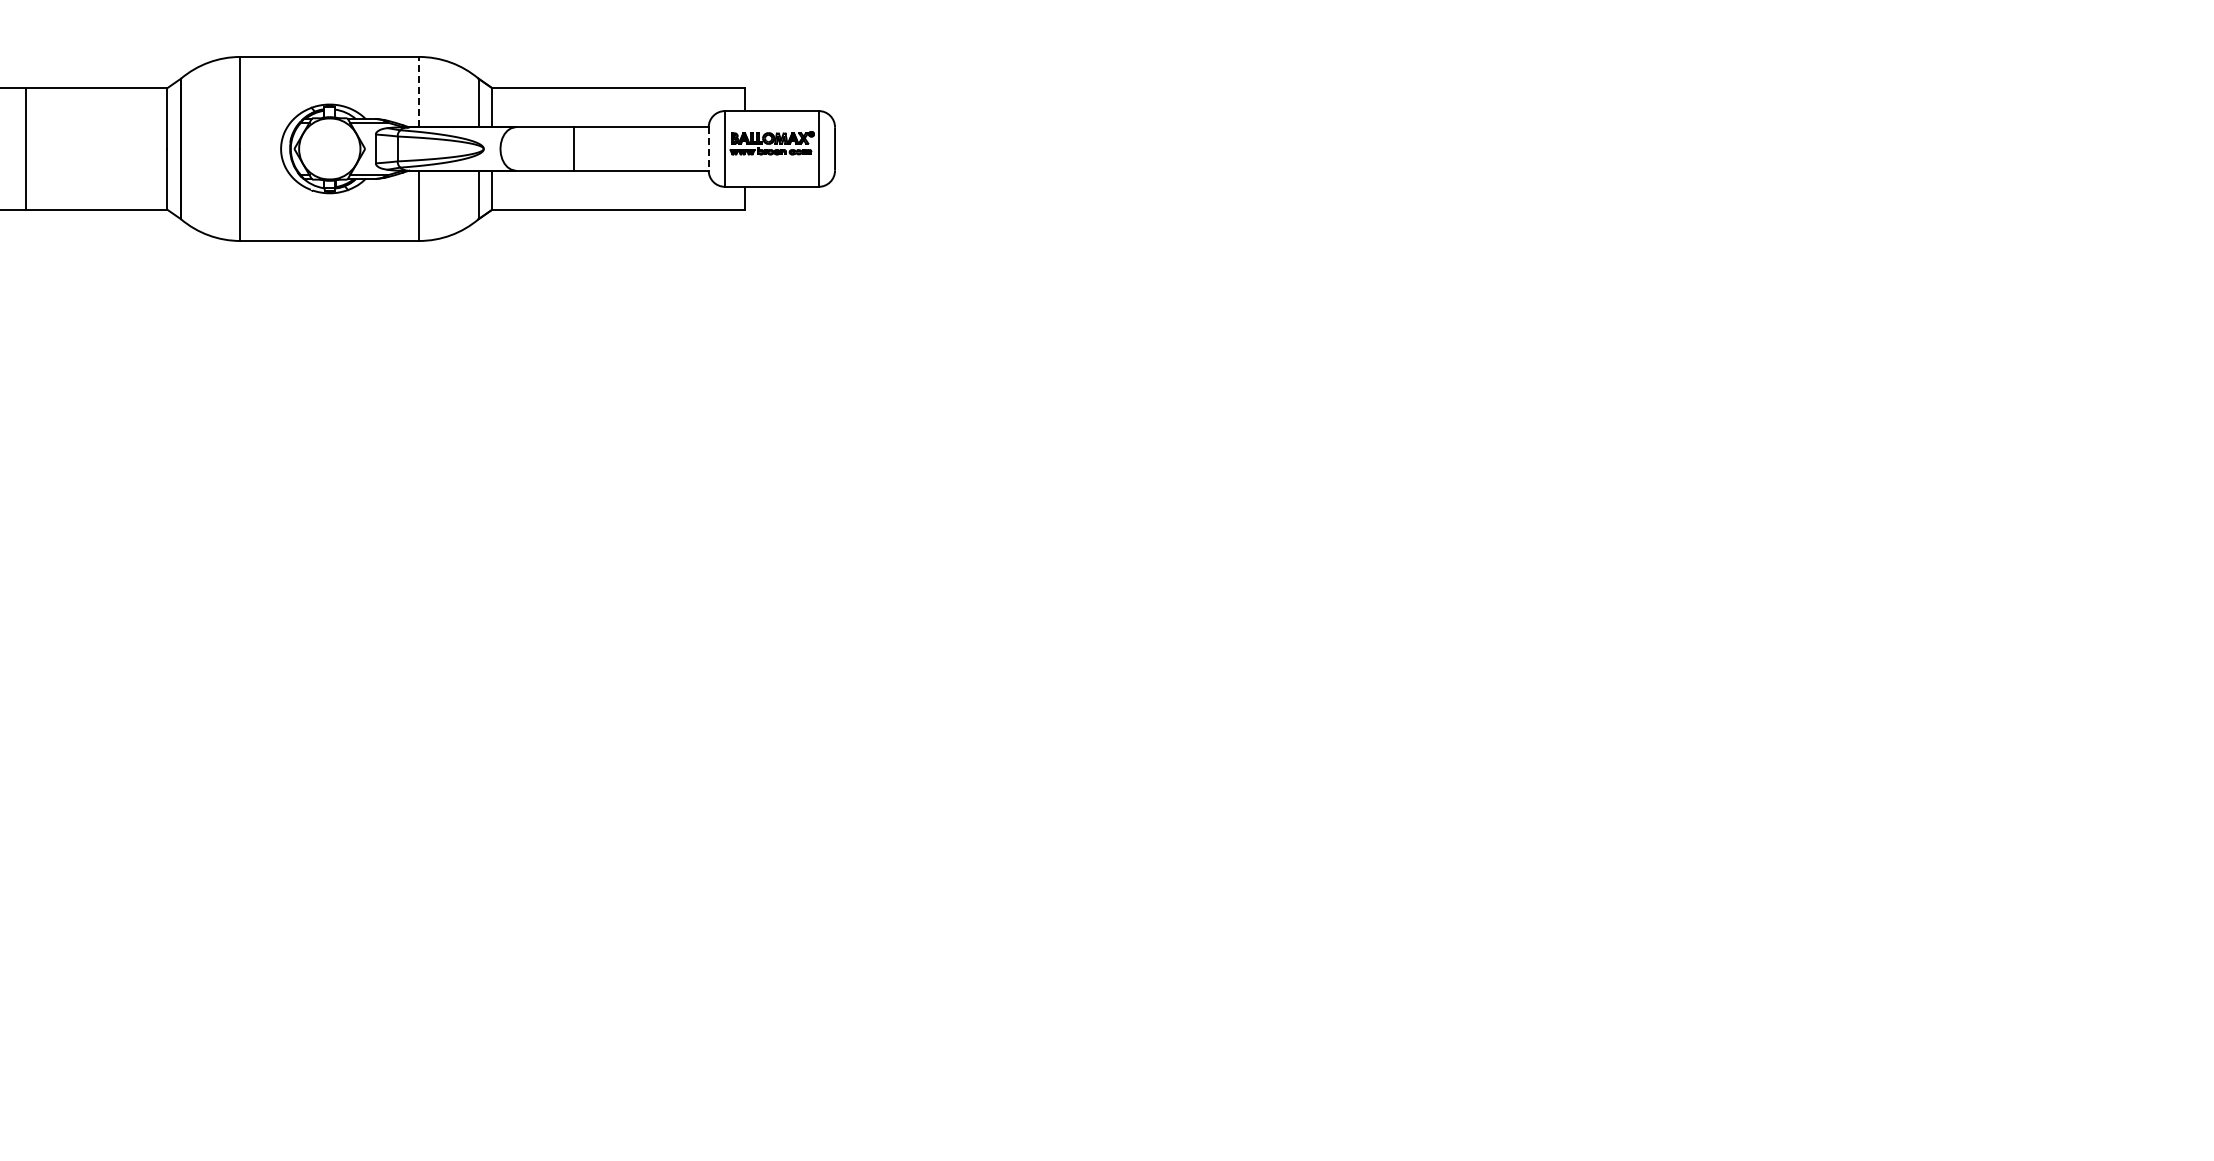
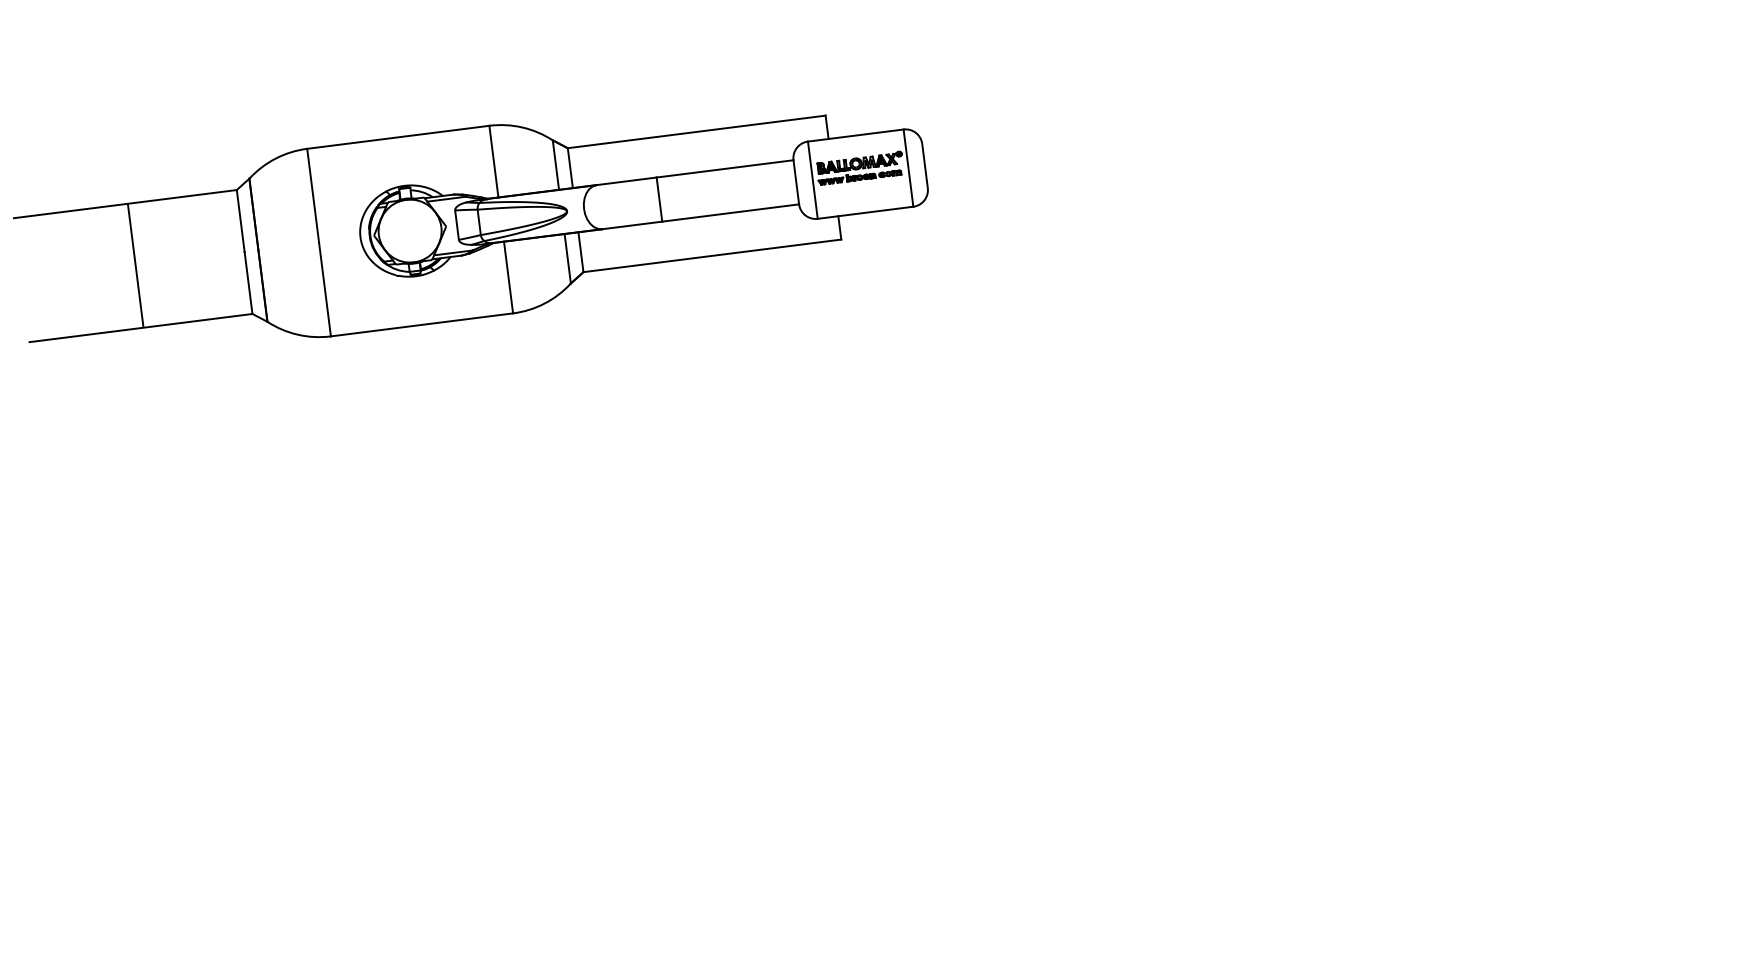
line: (419, 91) -> (494, 160), dashed -> solid
line: (25, 148) -> (135, 265), moved
line: (708, 148) -> (796, 181), dashed -> solid

